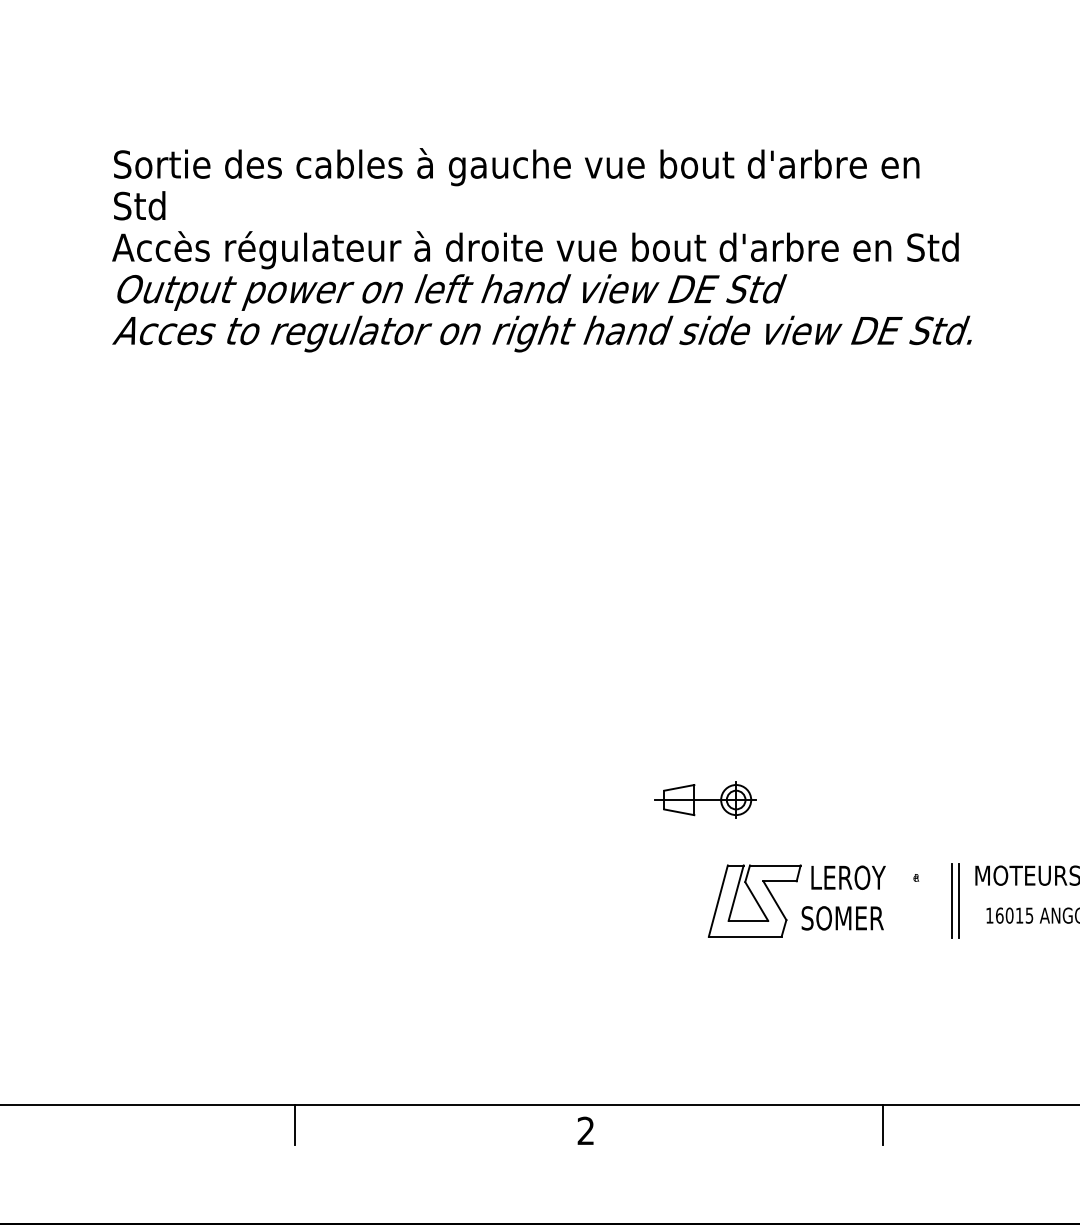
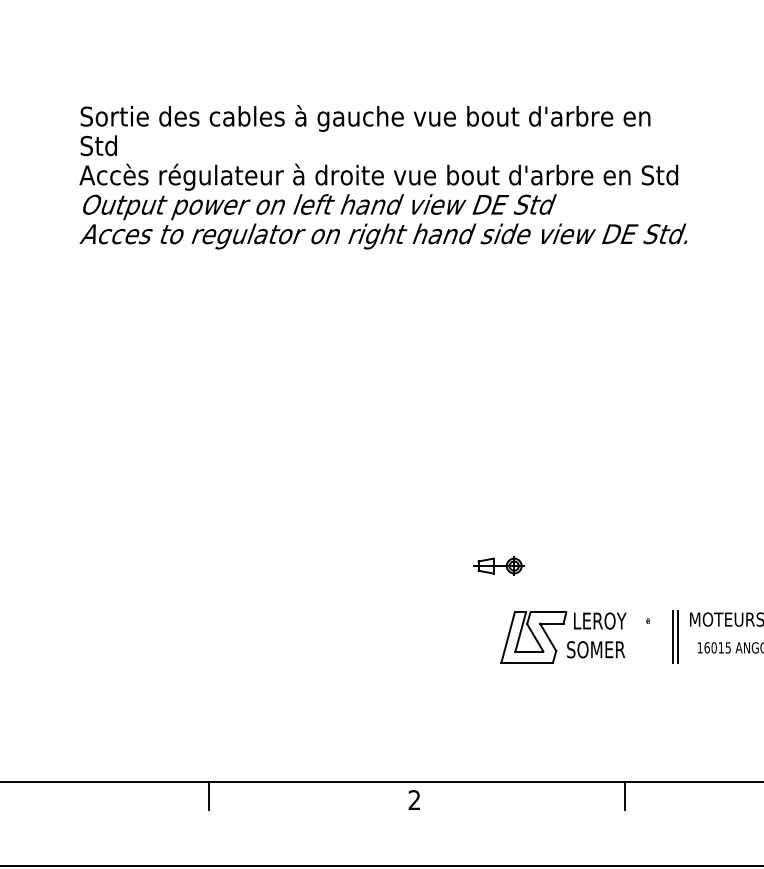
part: (705, 799) -> (499, 565), size x0.7

